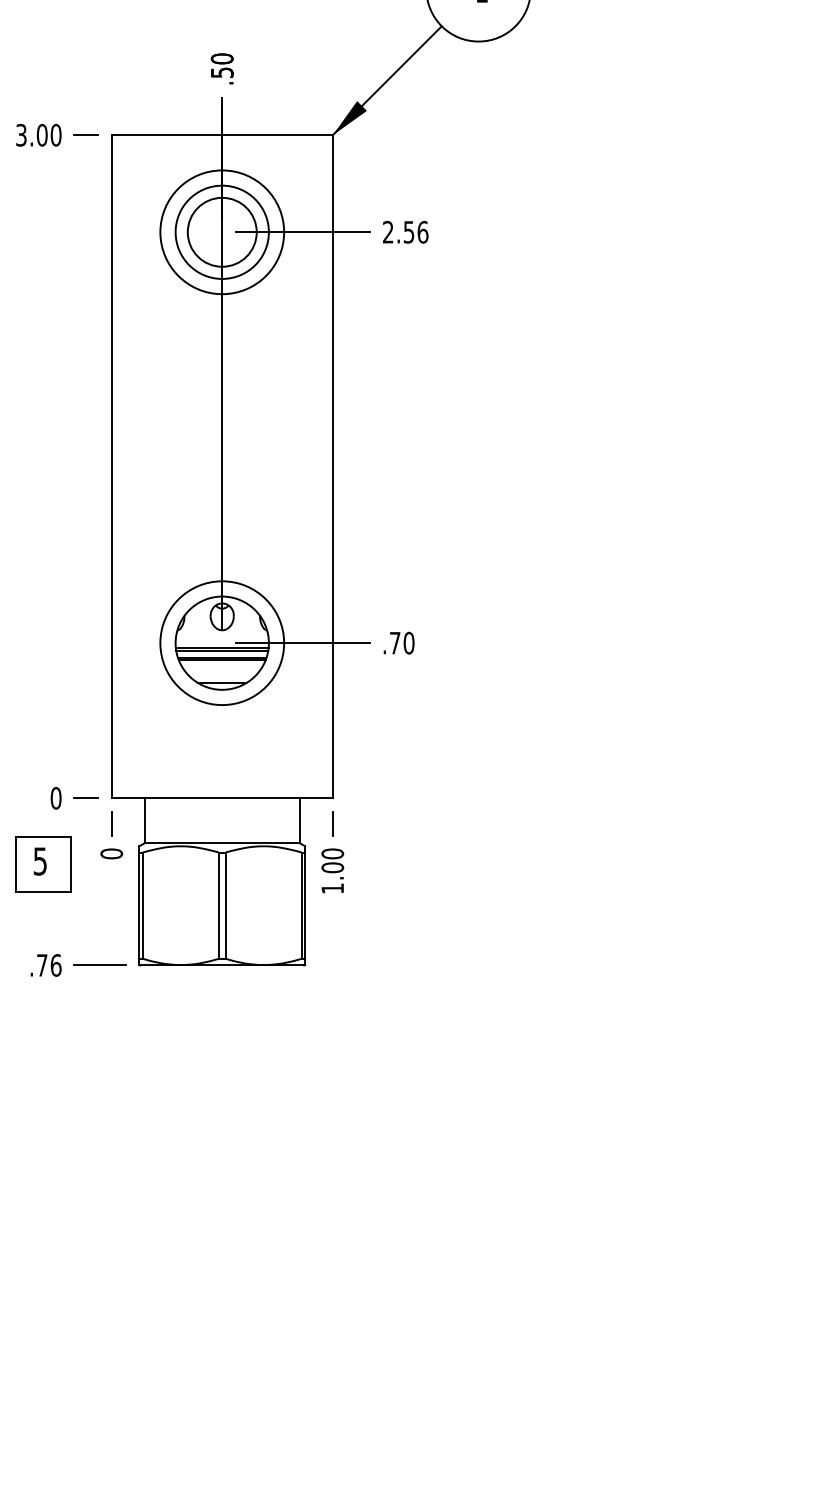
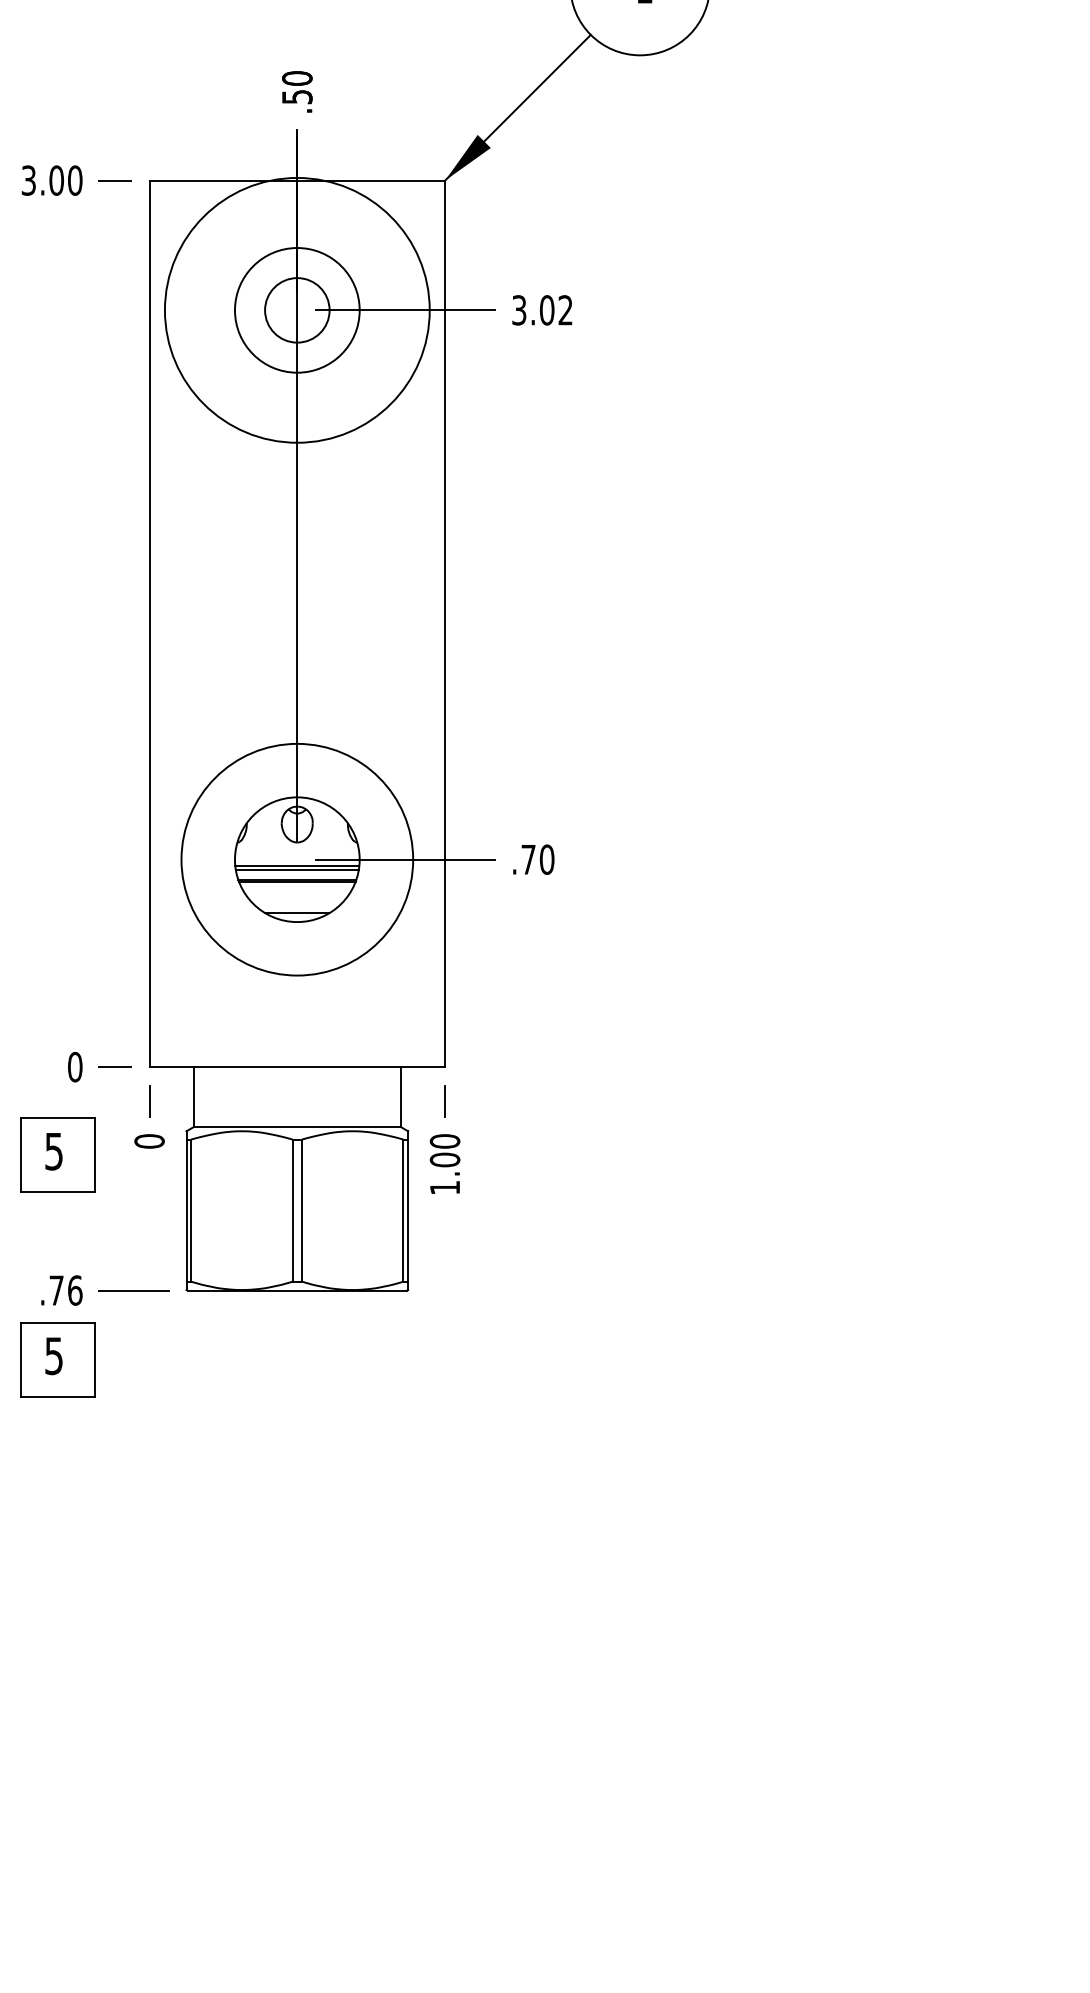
circle: (221, 231) -> (296, 309), size x0.7
text: (405, 231) -> (542, 309), 2.56 -> 3.02
circle: (222, 232) -> (297, 310), size x1.6
circle: (222, 643) -> (297, 860), size x1.4
part: (43, 1017) -> (58, 1360), added

